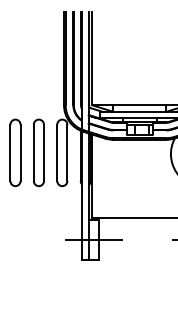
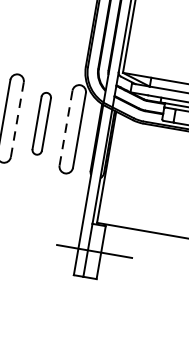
part: (38, 152) -> (41, 123), size x0.7
line: (57, 152) -> (66, 127), solid -> dashed
line: (20, 153) -> (17, 120), solid -> dashed

